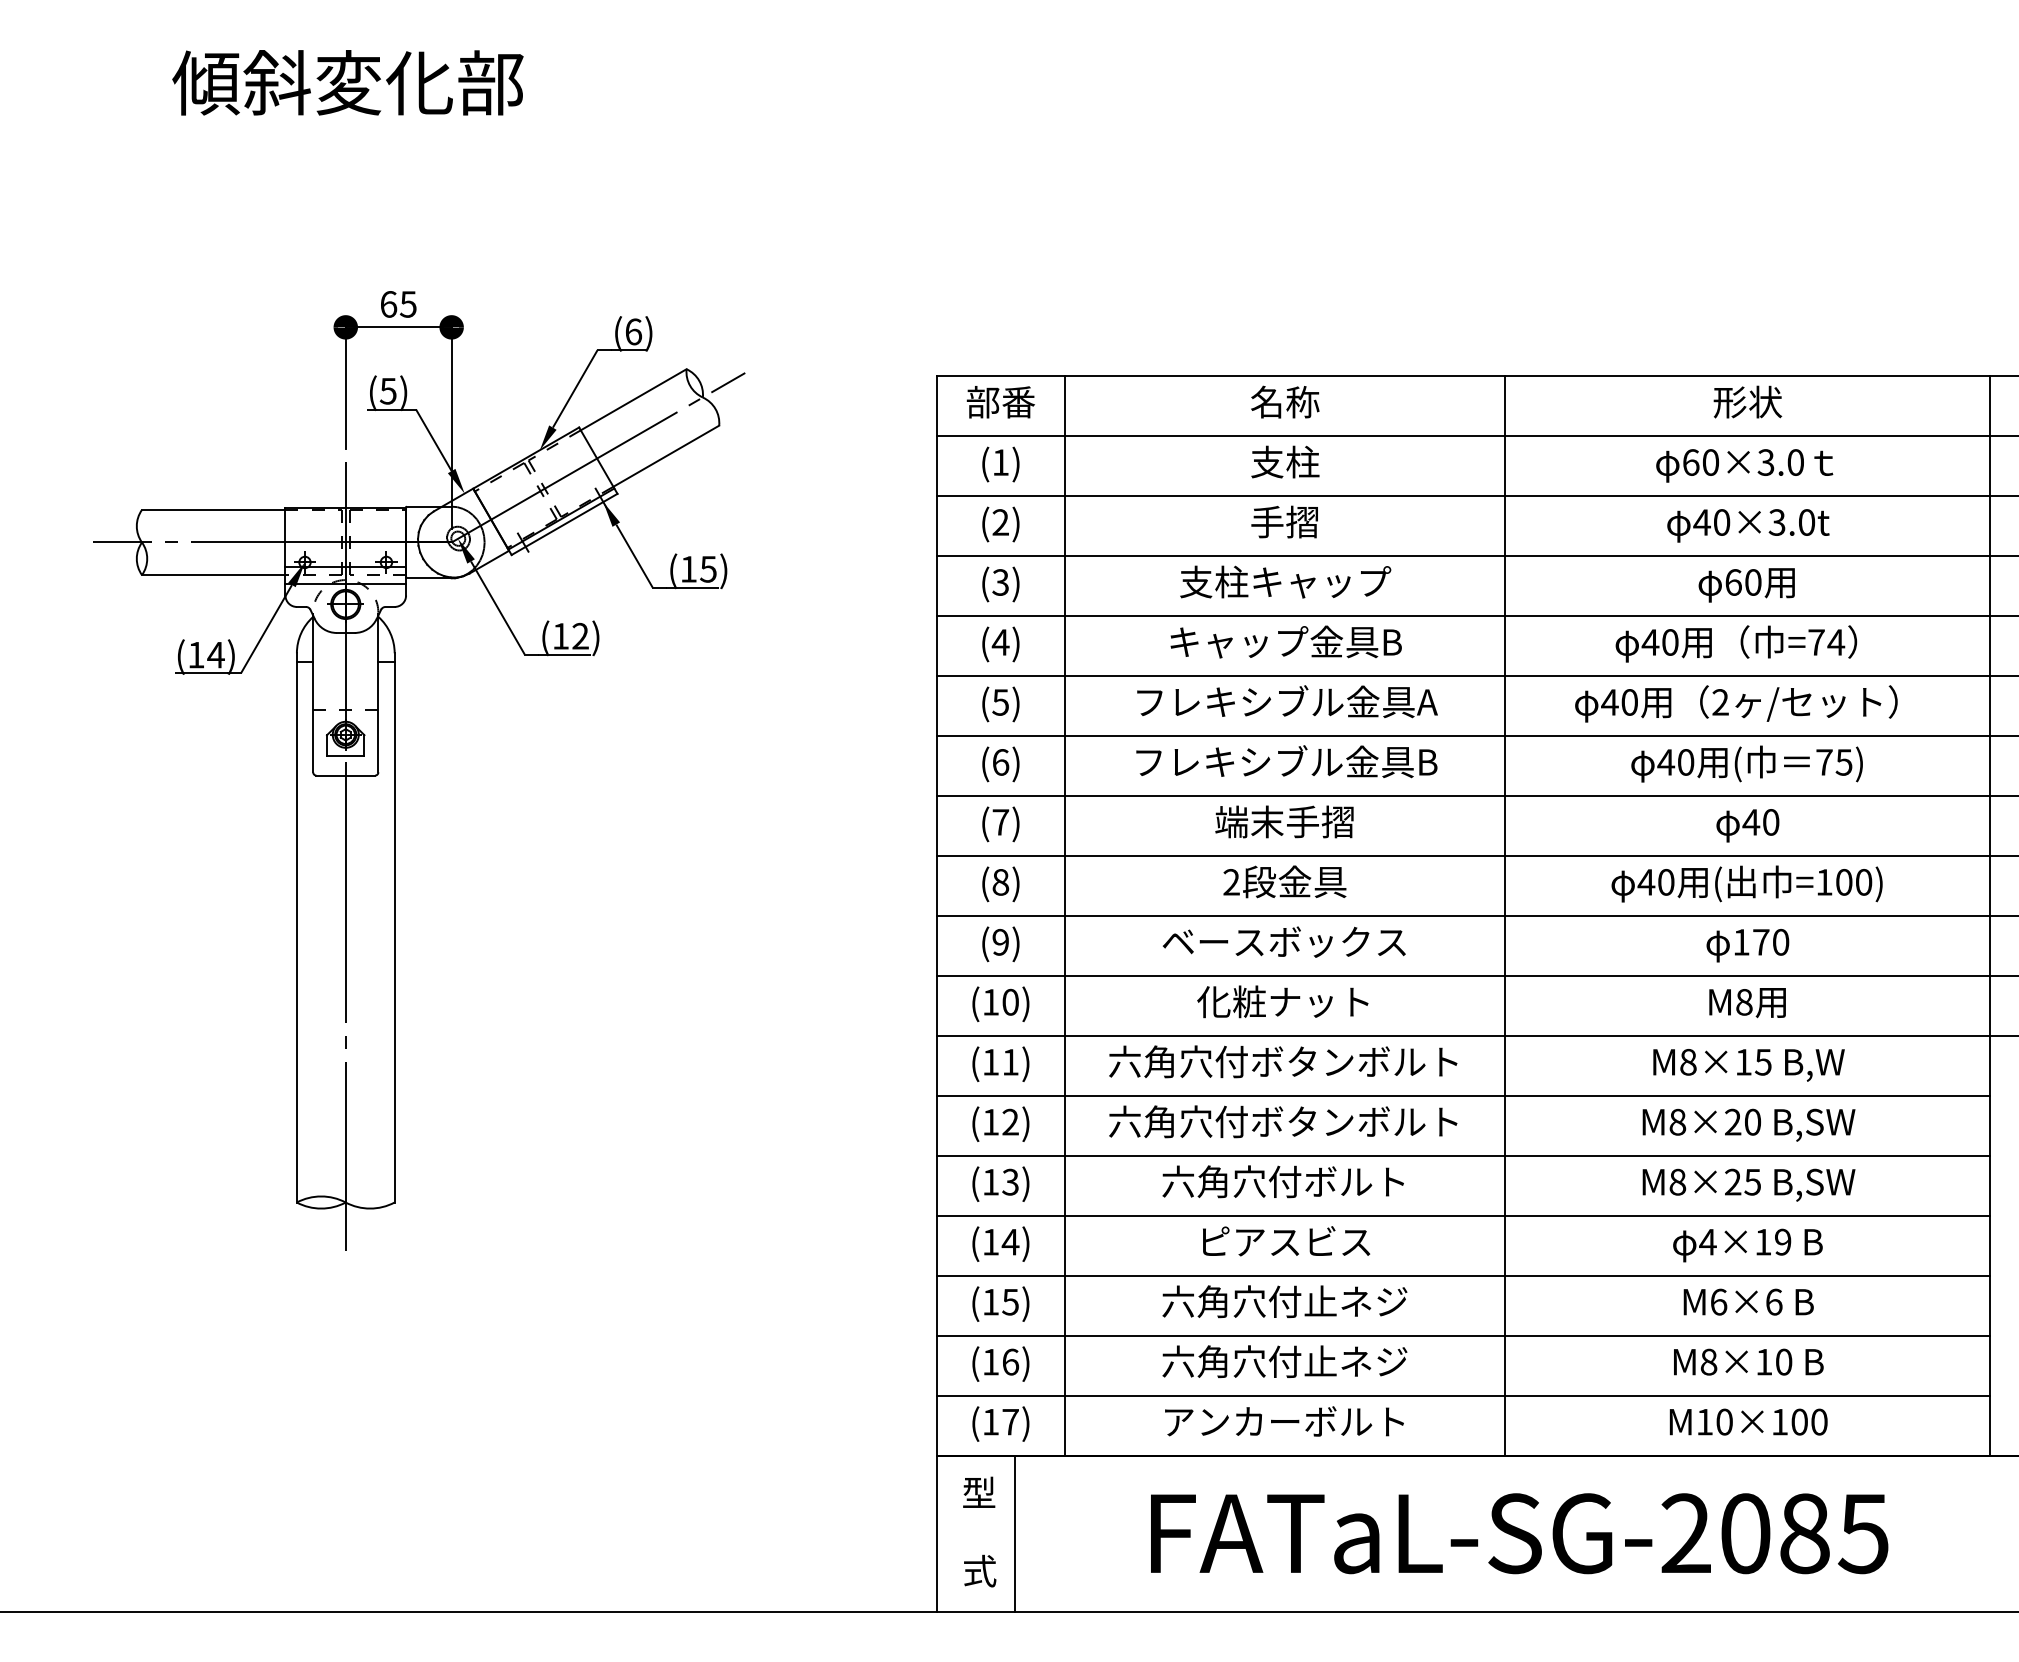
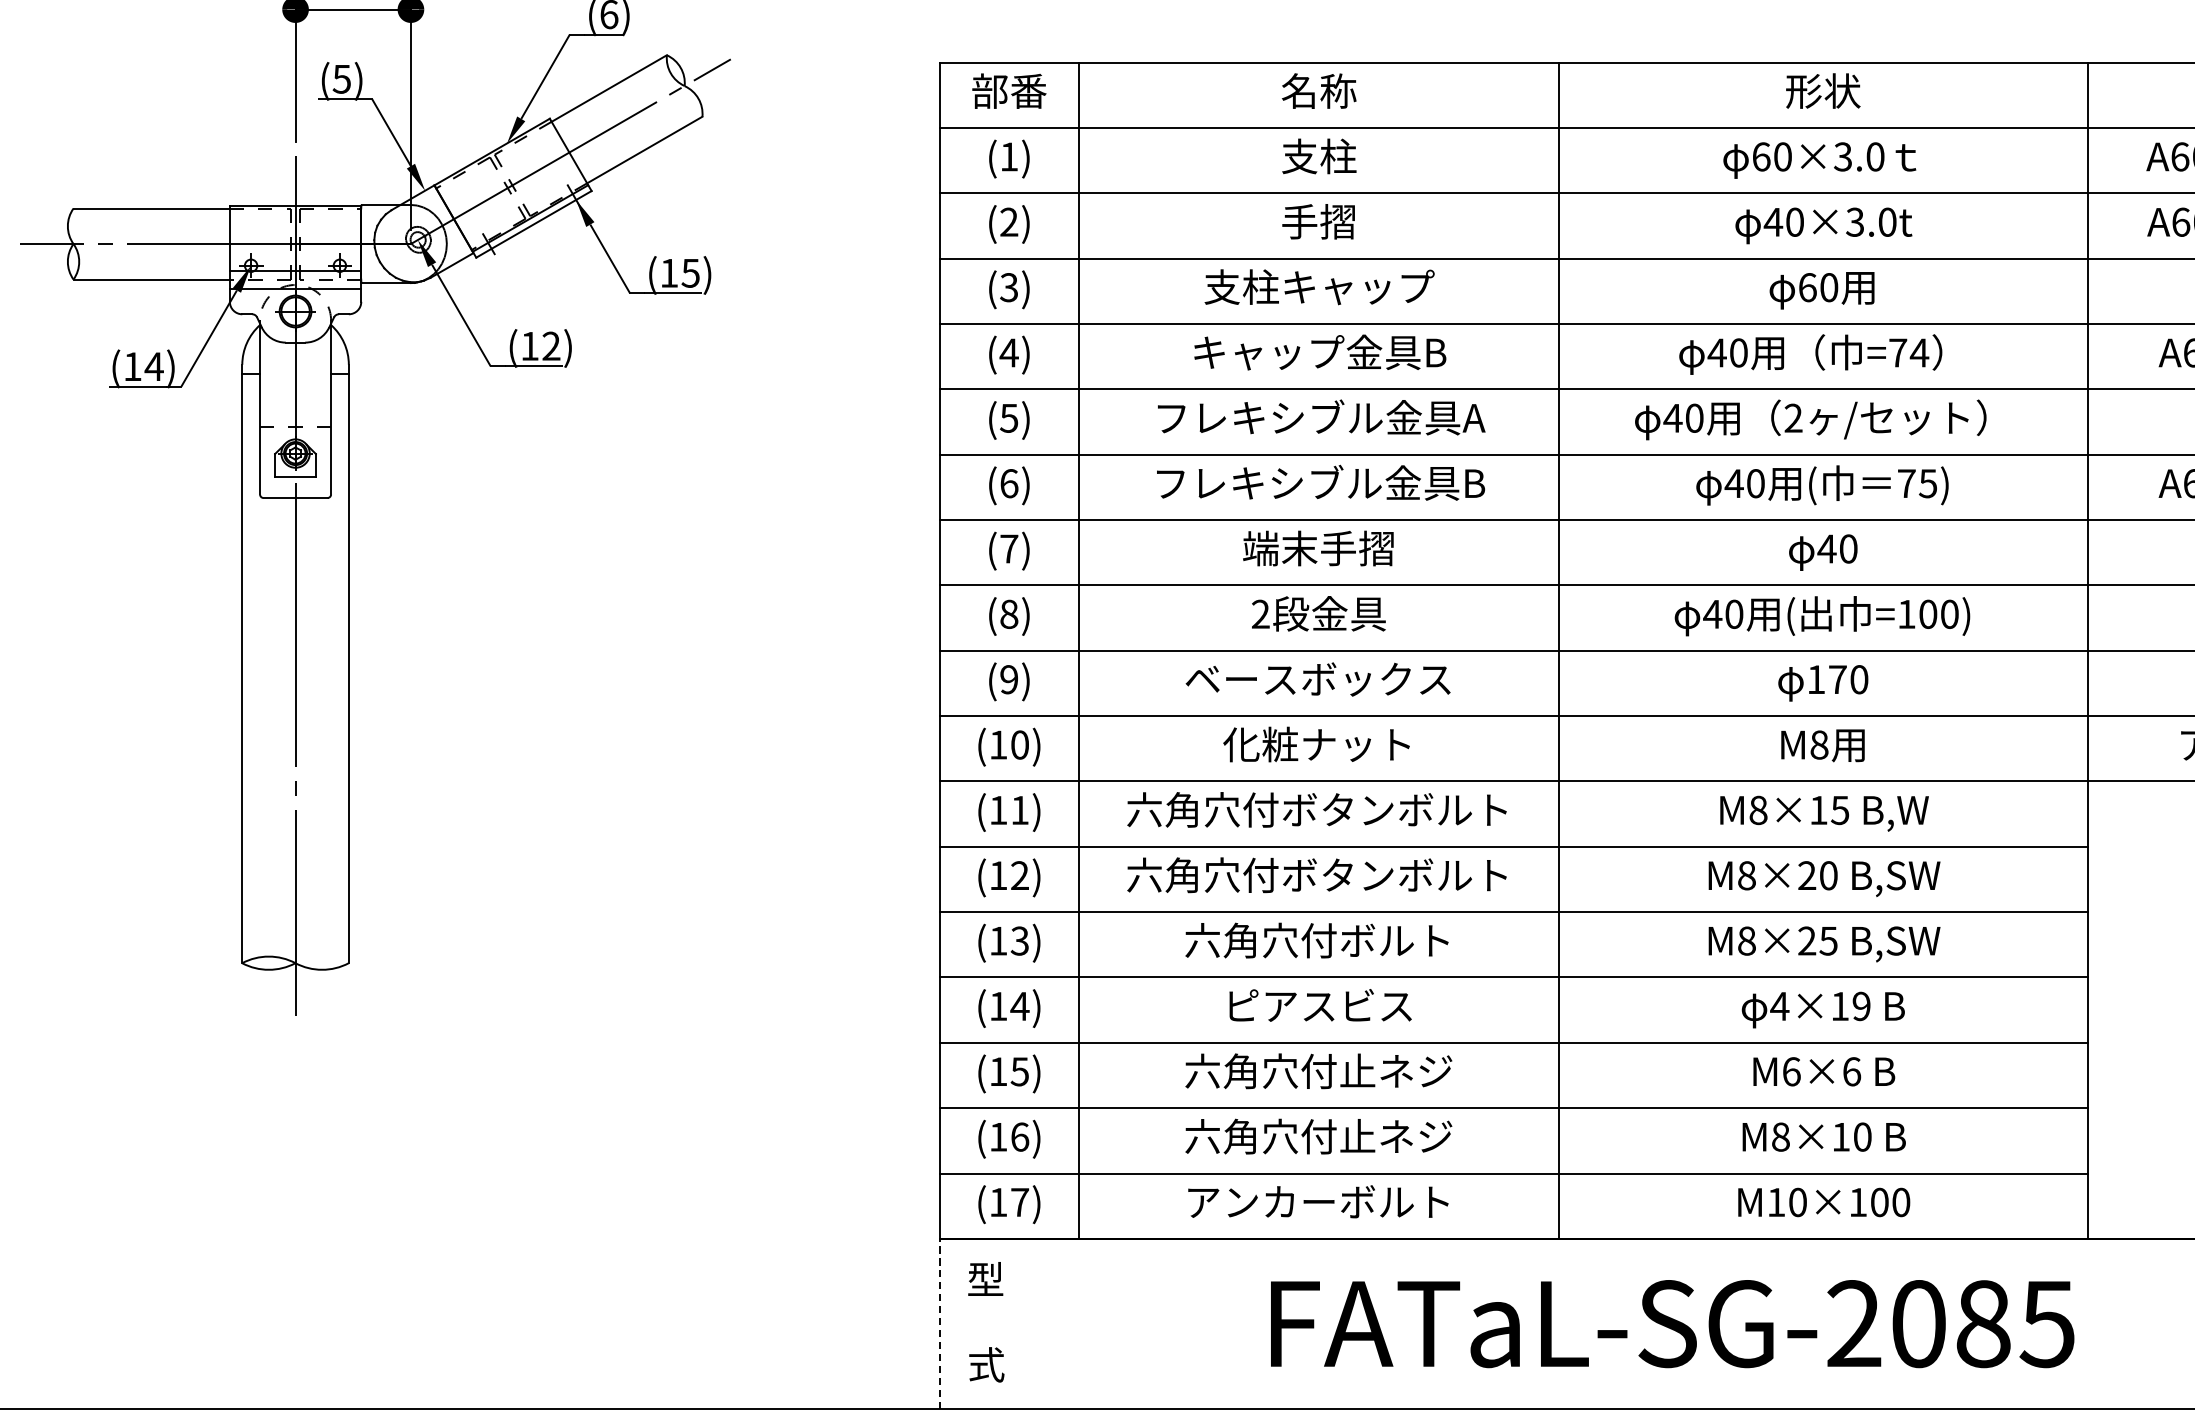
line: (936, 1533) -> (939, 1323), solid -> dashed
line: (1015, 1533) -> (1025, 1323), removed
text: (1519, 1533) -> (1672, 1323), moved

